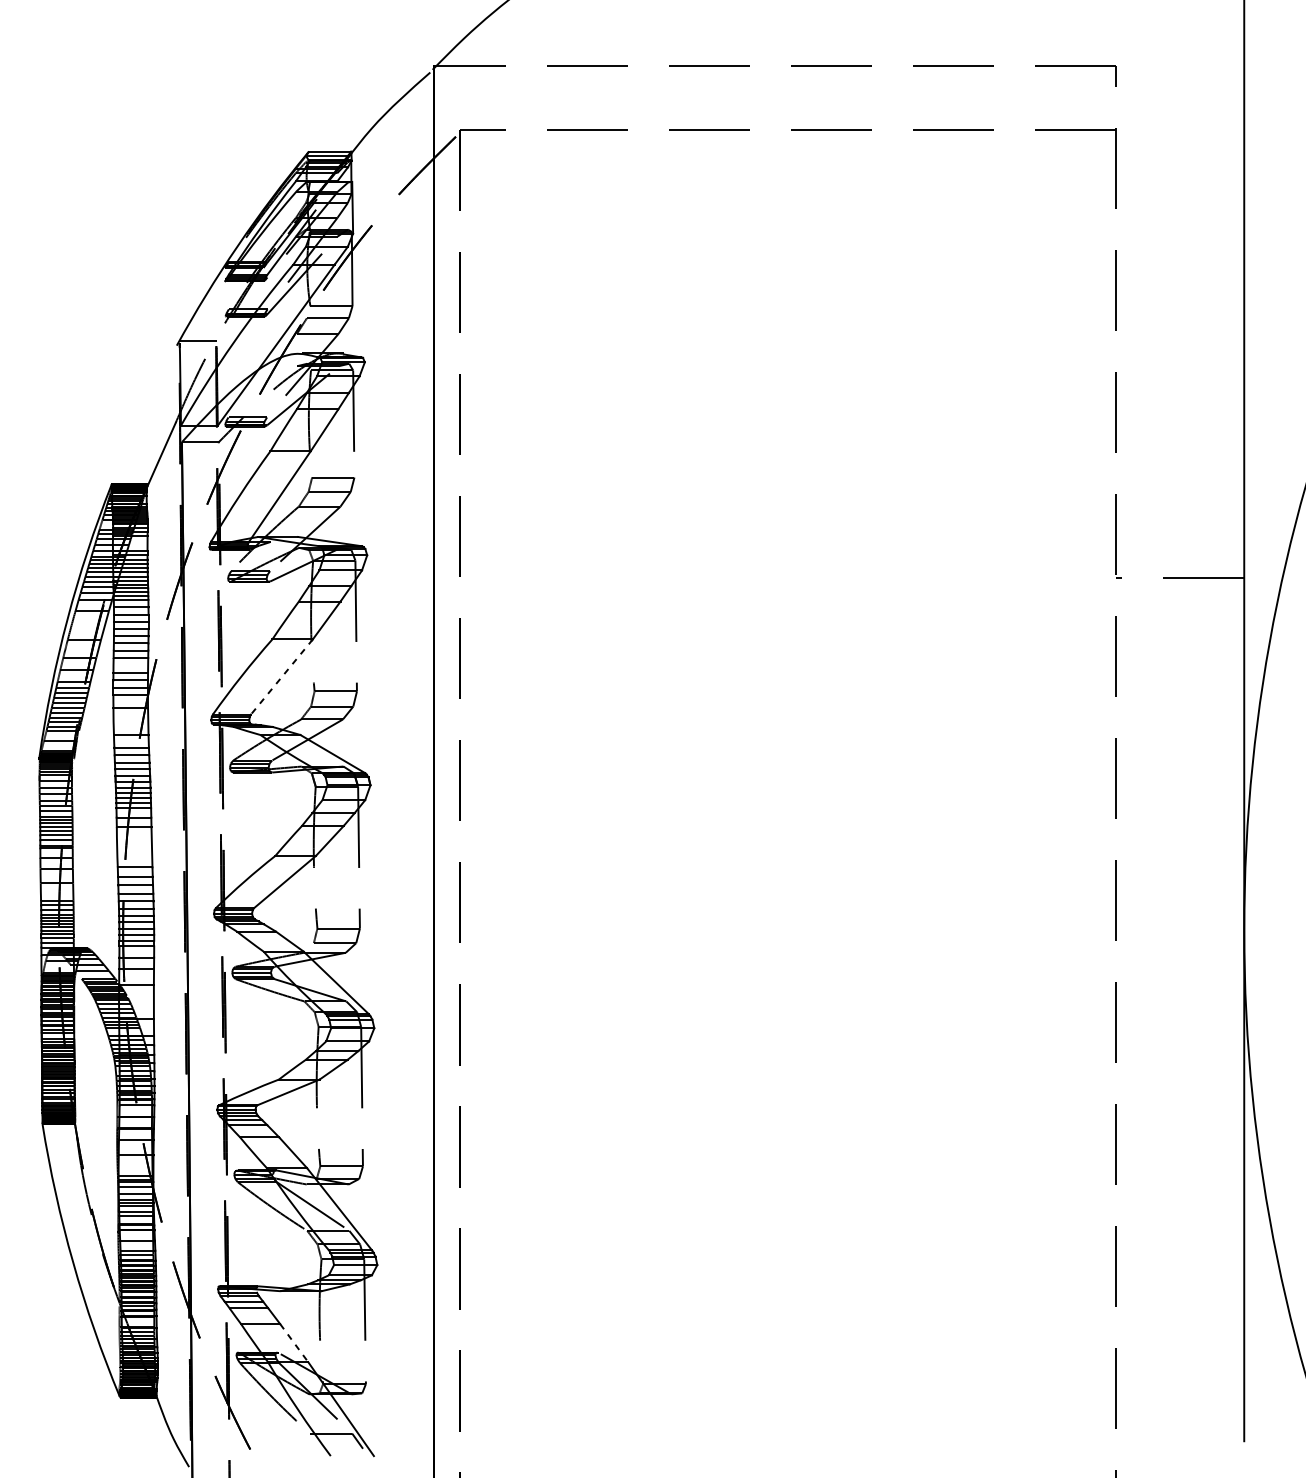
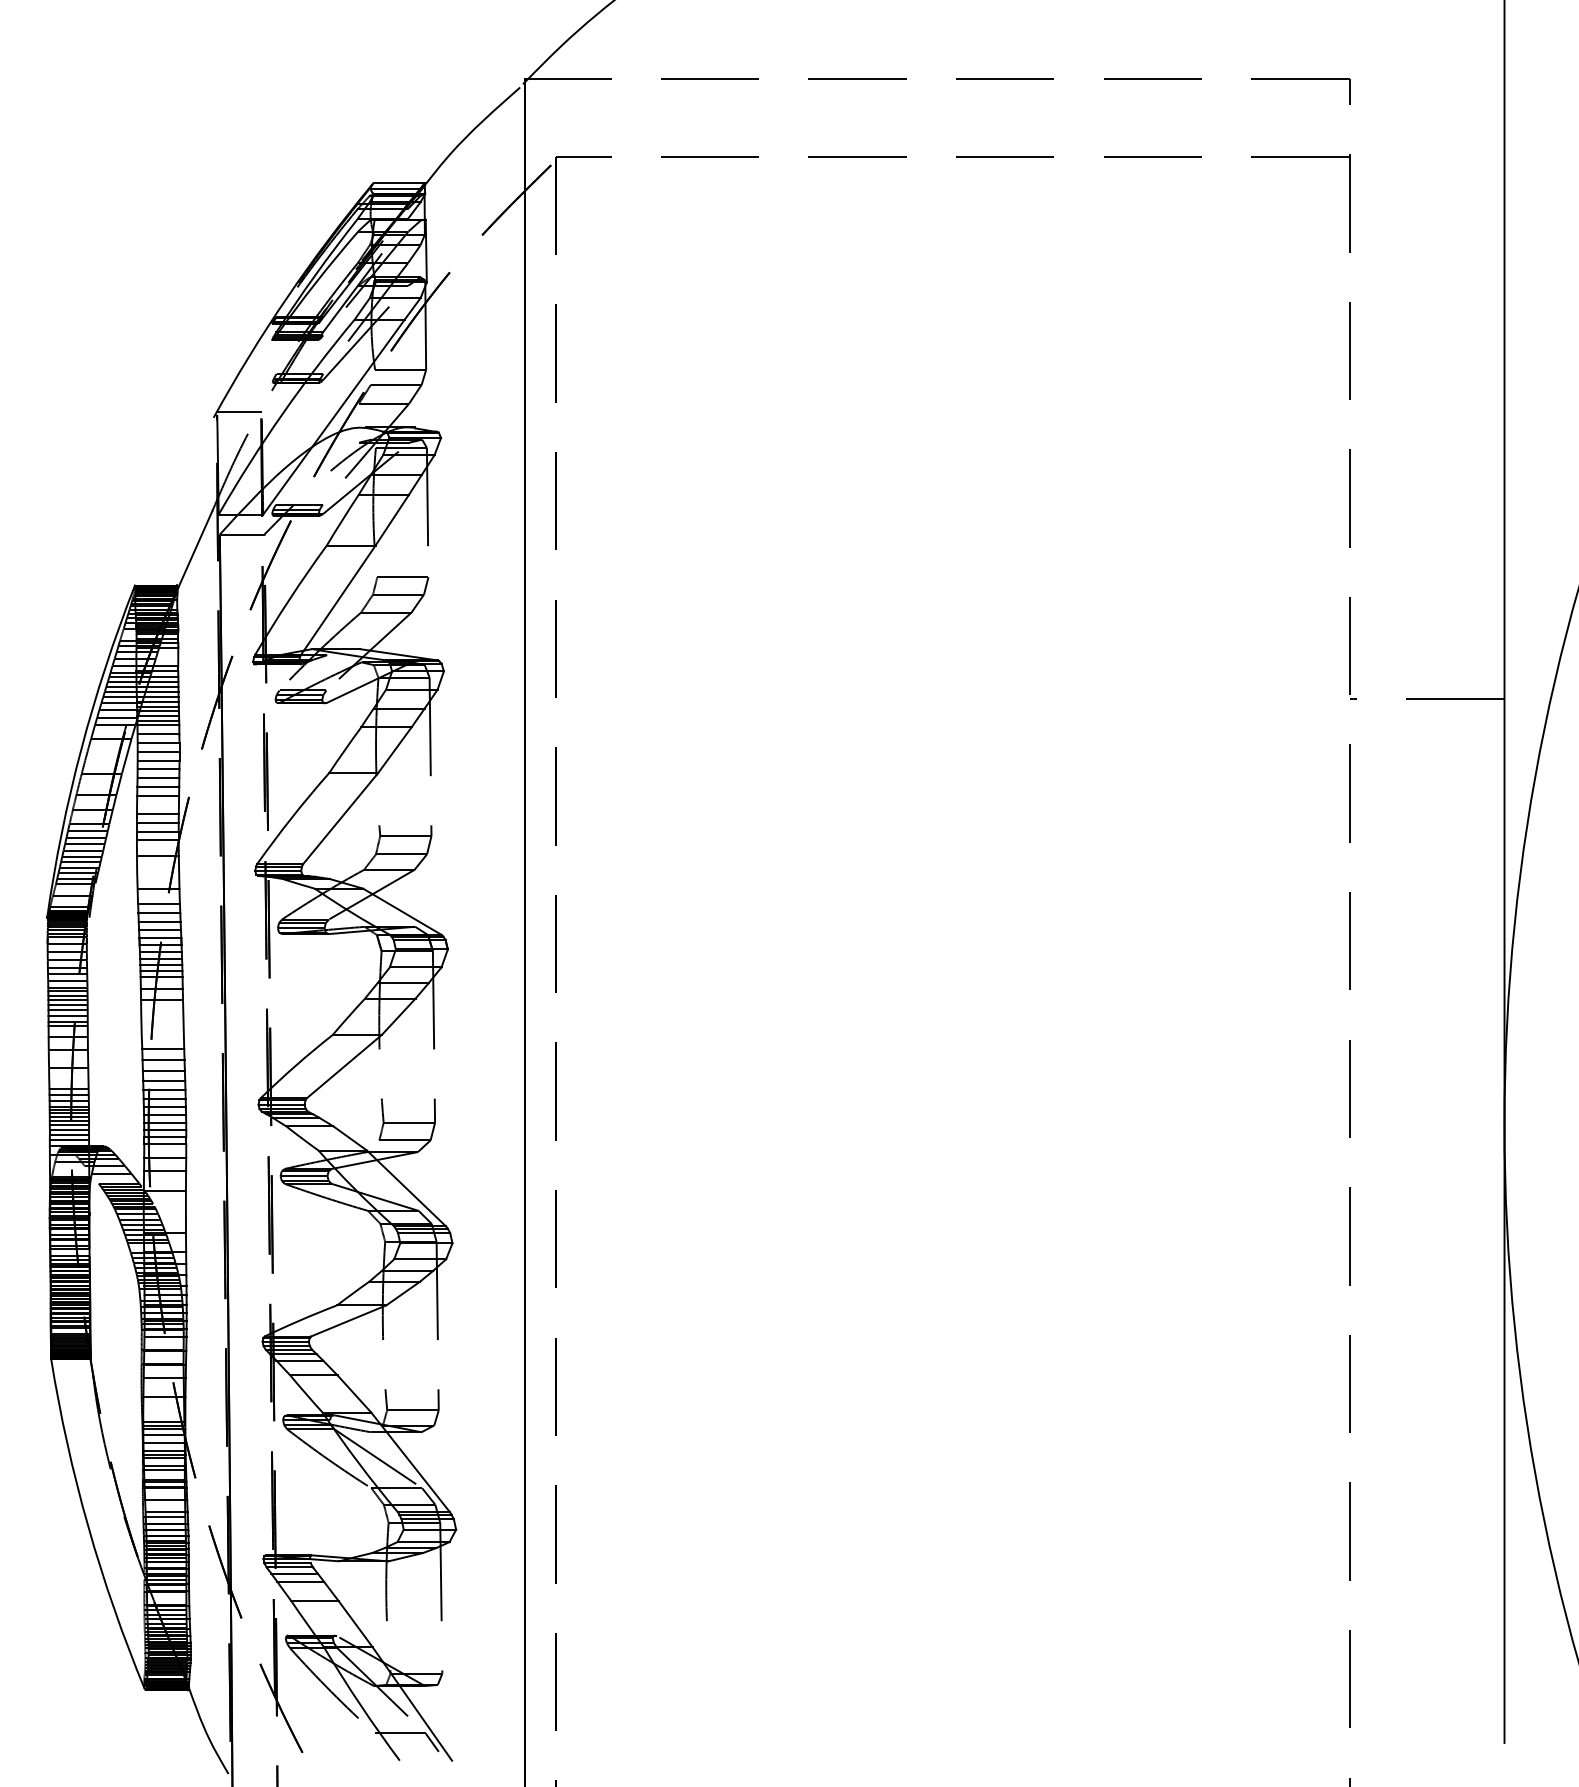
line: (281, 676) -> (340, 818), dashed -> solid
line: (294, 1343) -> (355, 1624), dashed -> solid

